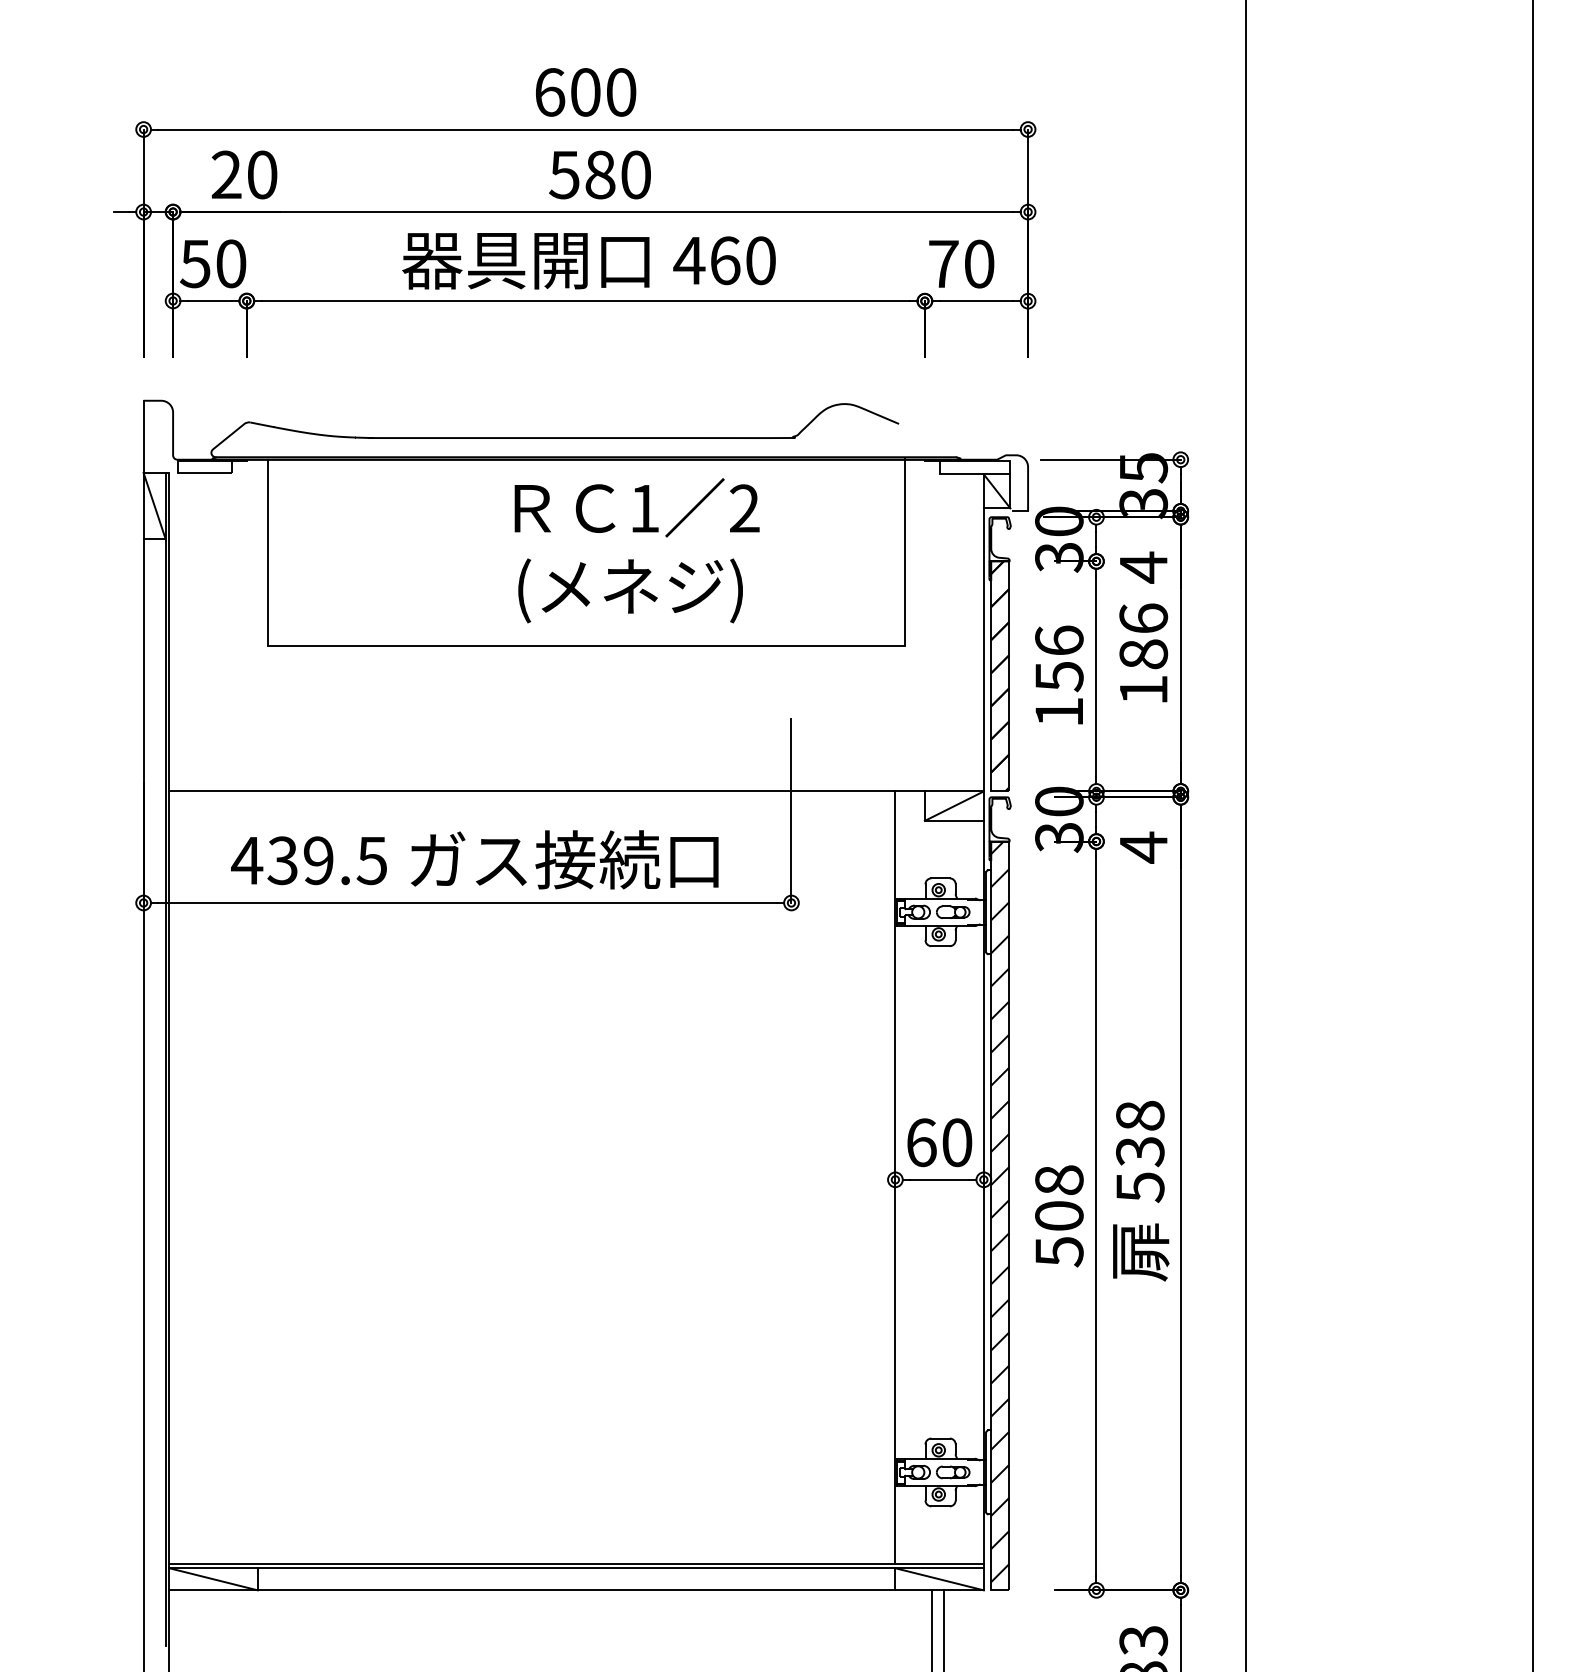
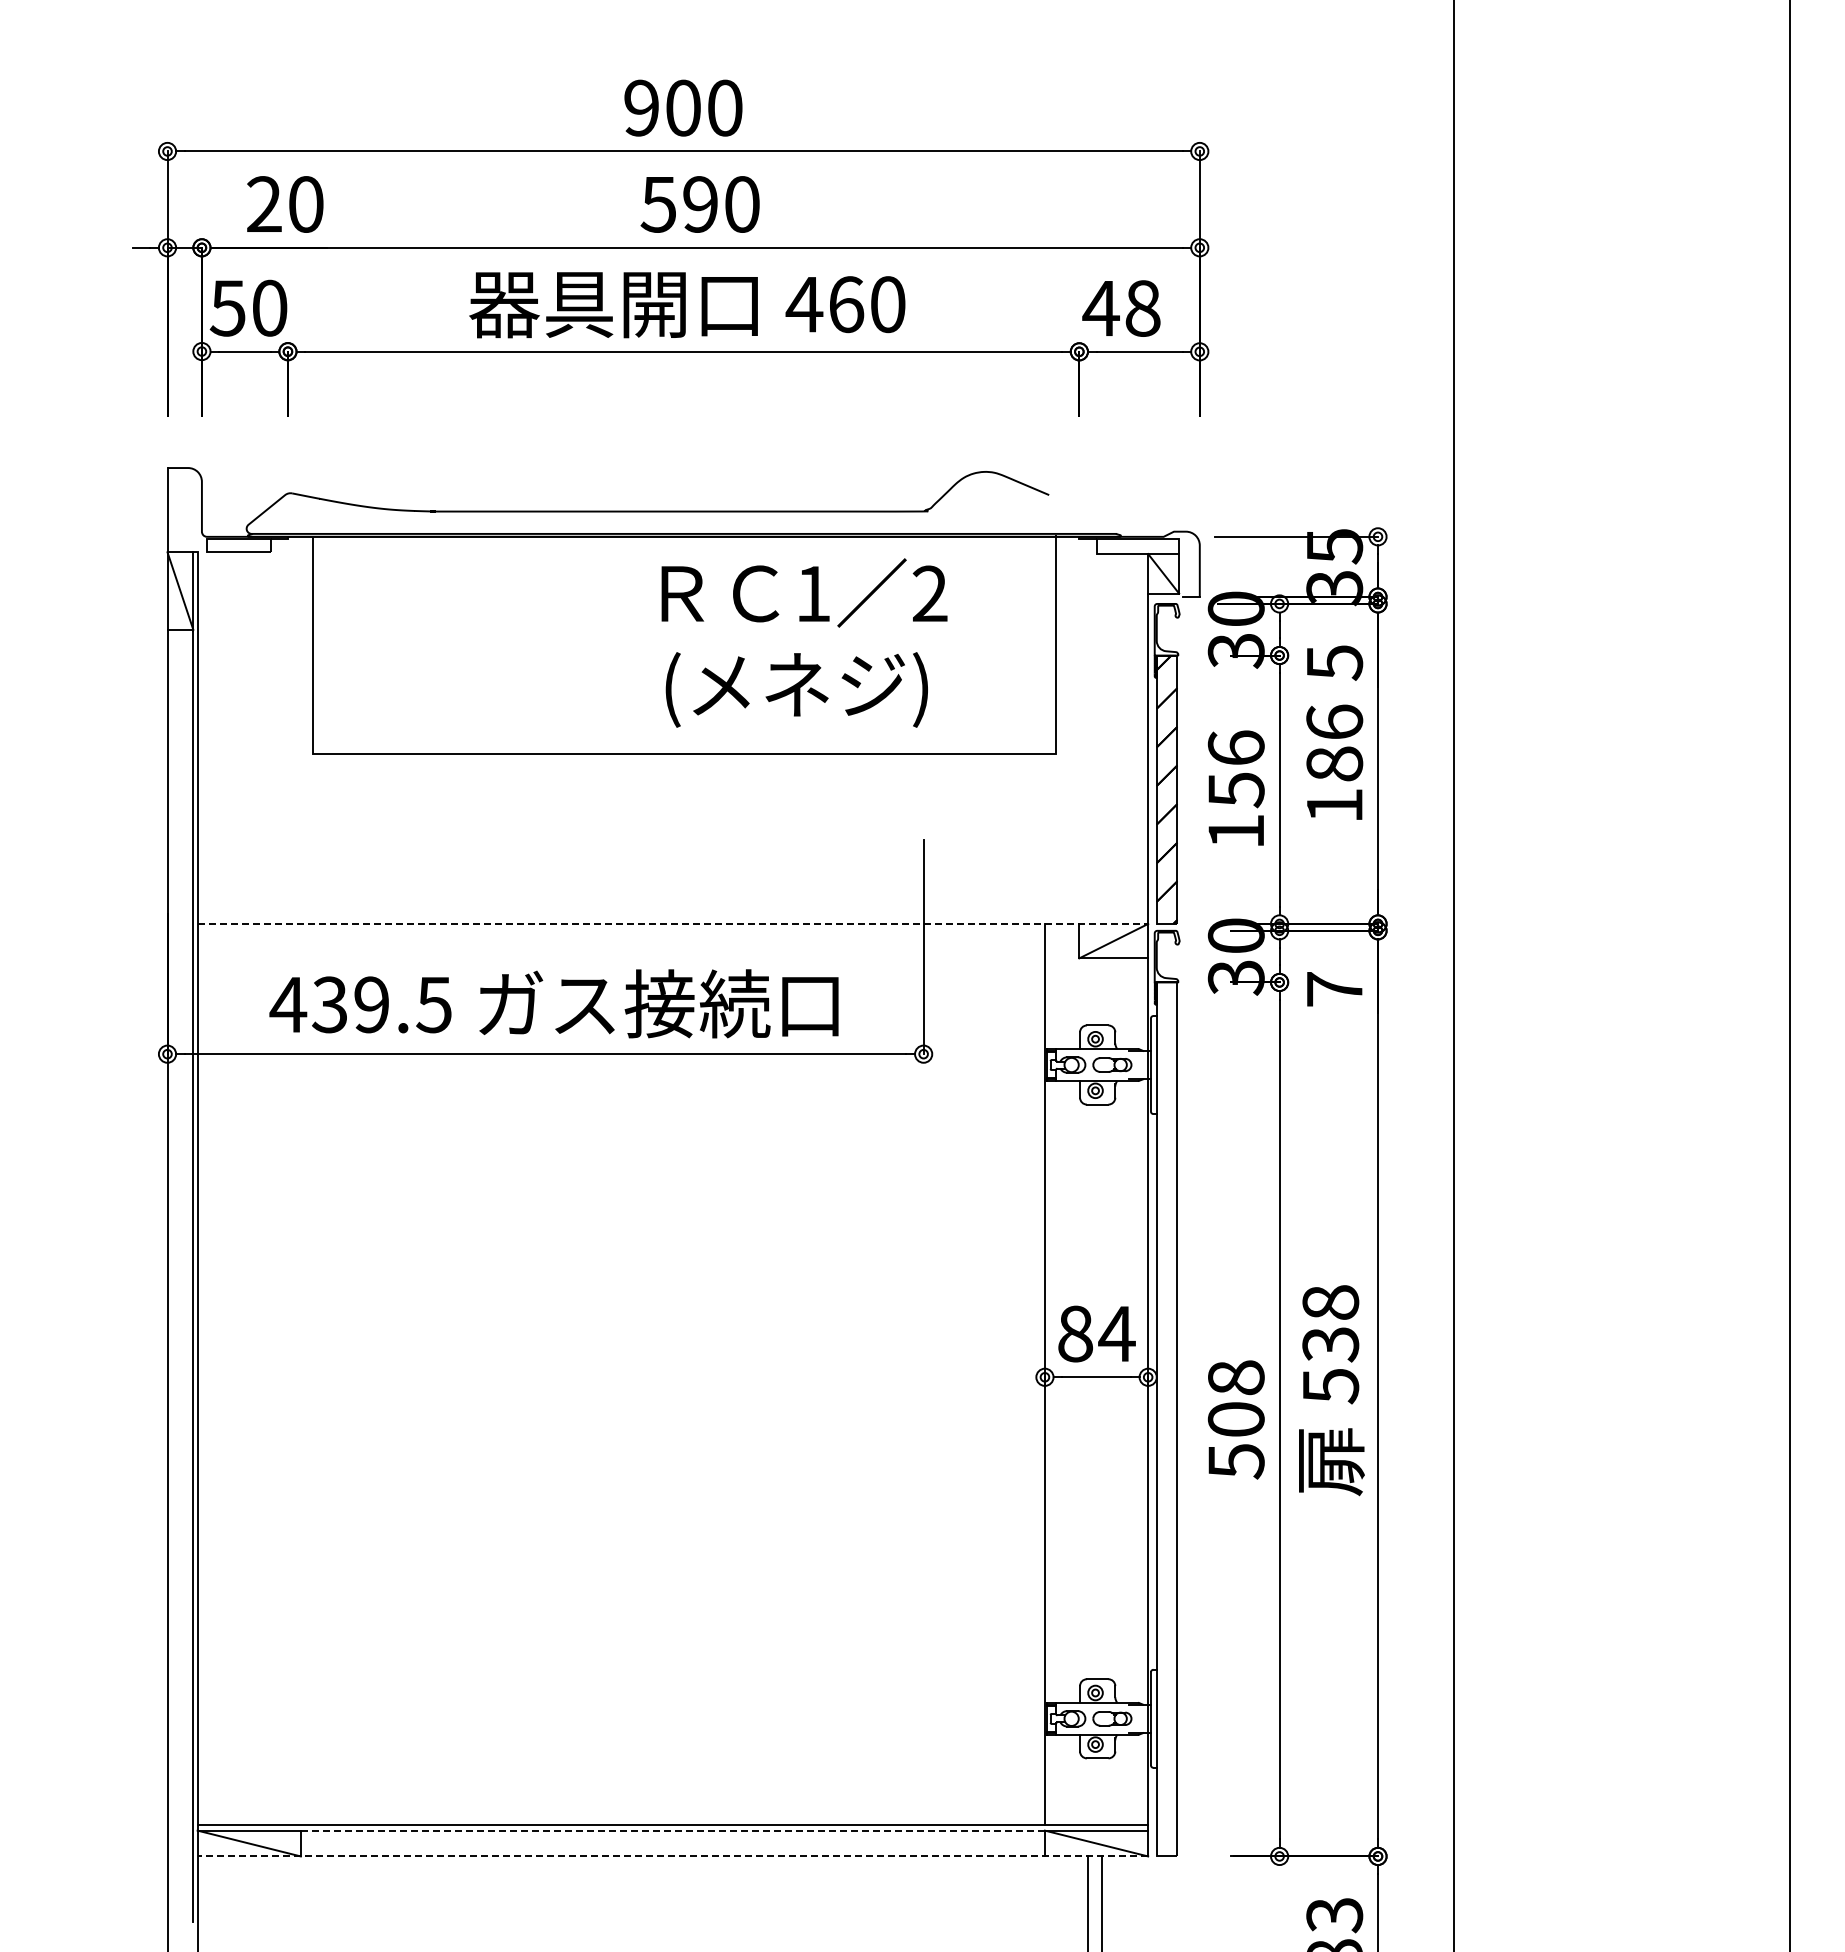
text: (549, 91) -> (641, 107), 600 -> 900
text: (600, 174) -> (700, 204), 580 -> 590
text: (961, 264) -> (1121, 308), 70 -> 48
text: (637, 550) -> (804, 642), moved
text: (1144, 567) -> (1335, 662), 4 -> 5
line: (577, 791) -> (673, 923), solid -> dashed
text: (1143, 847) -> (1334, 989), 4 -> 7
text: (939, 1142) -> (1096, 1333), 60 -> 84
hatch: (999, 1211) -> (1166, 1414), removed
line: (577, 1568) -> (673, 1830), solid -> dashed
line: (576, 1590) -> (672, 1856), solid -> dashed

